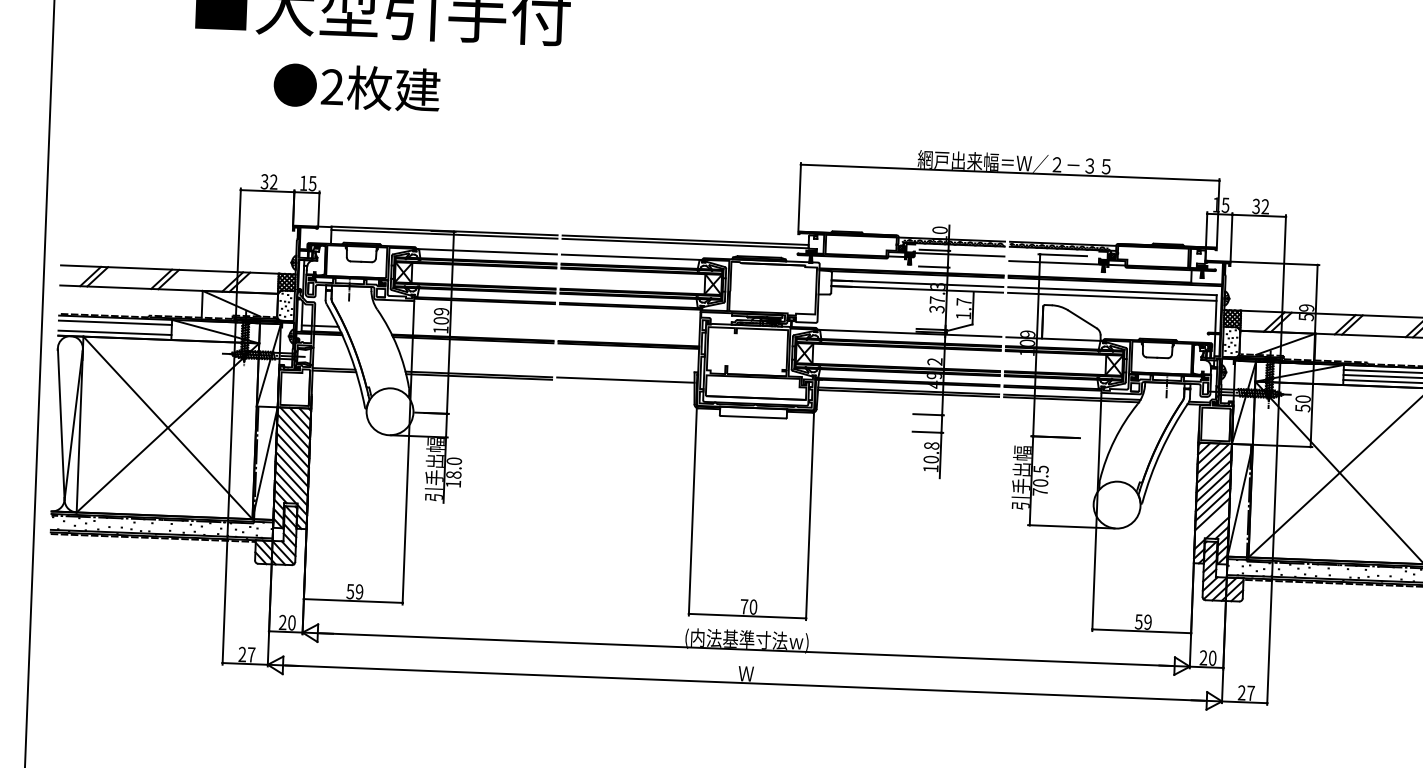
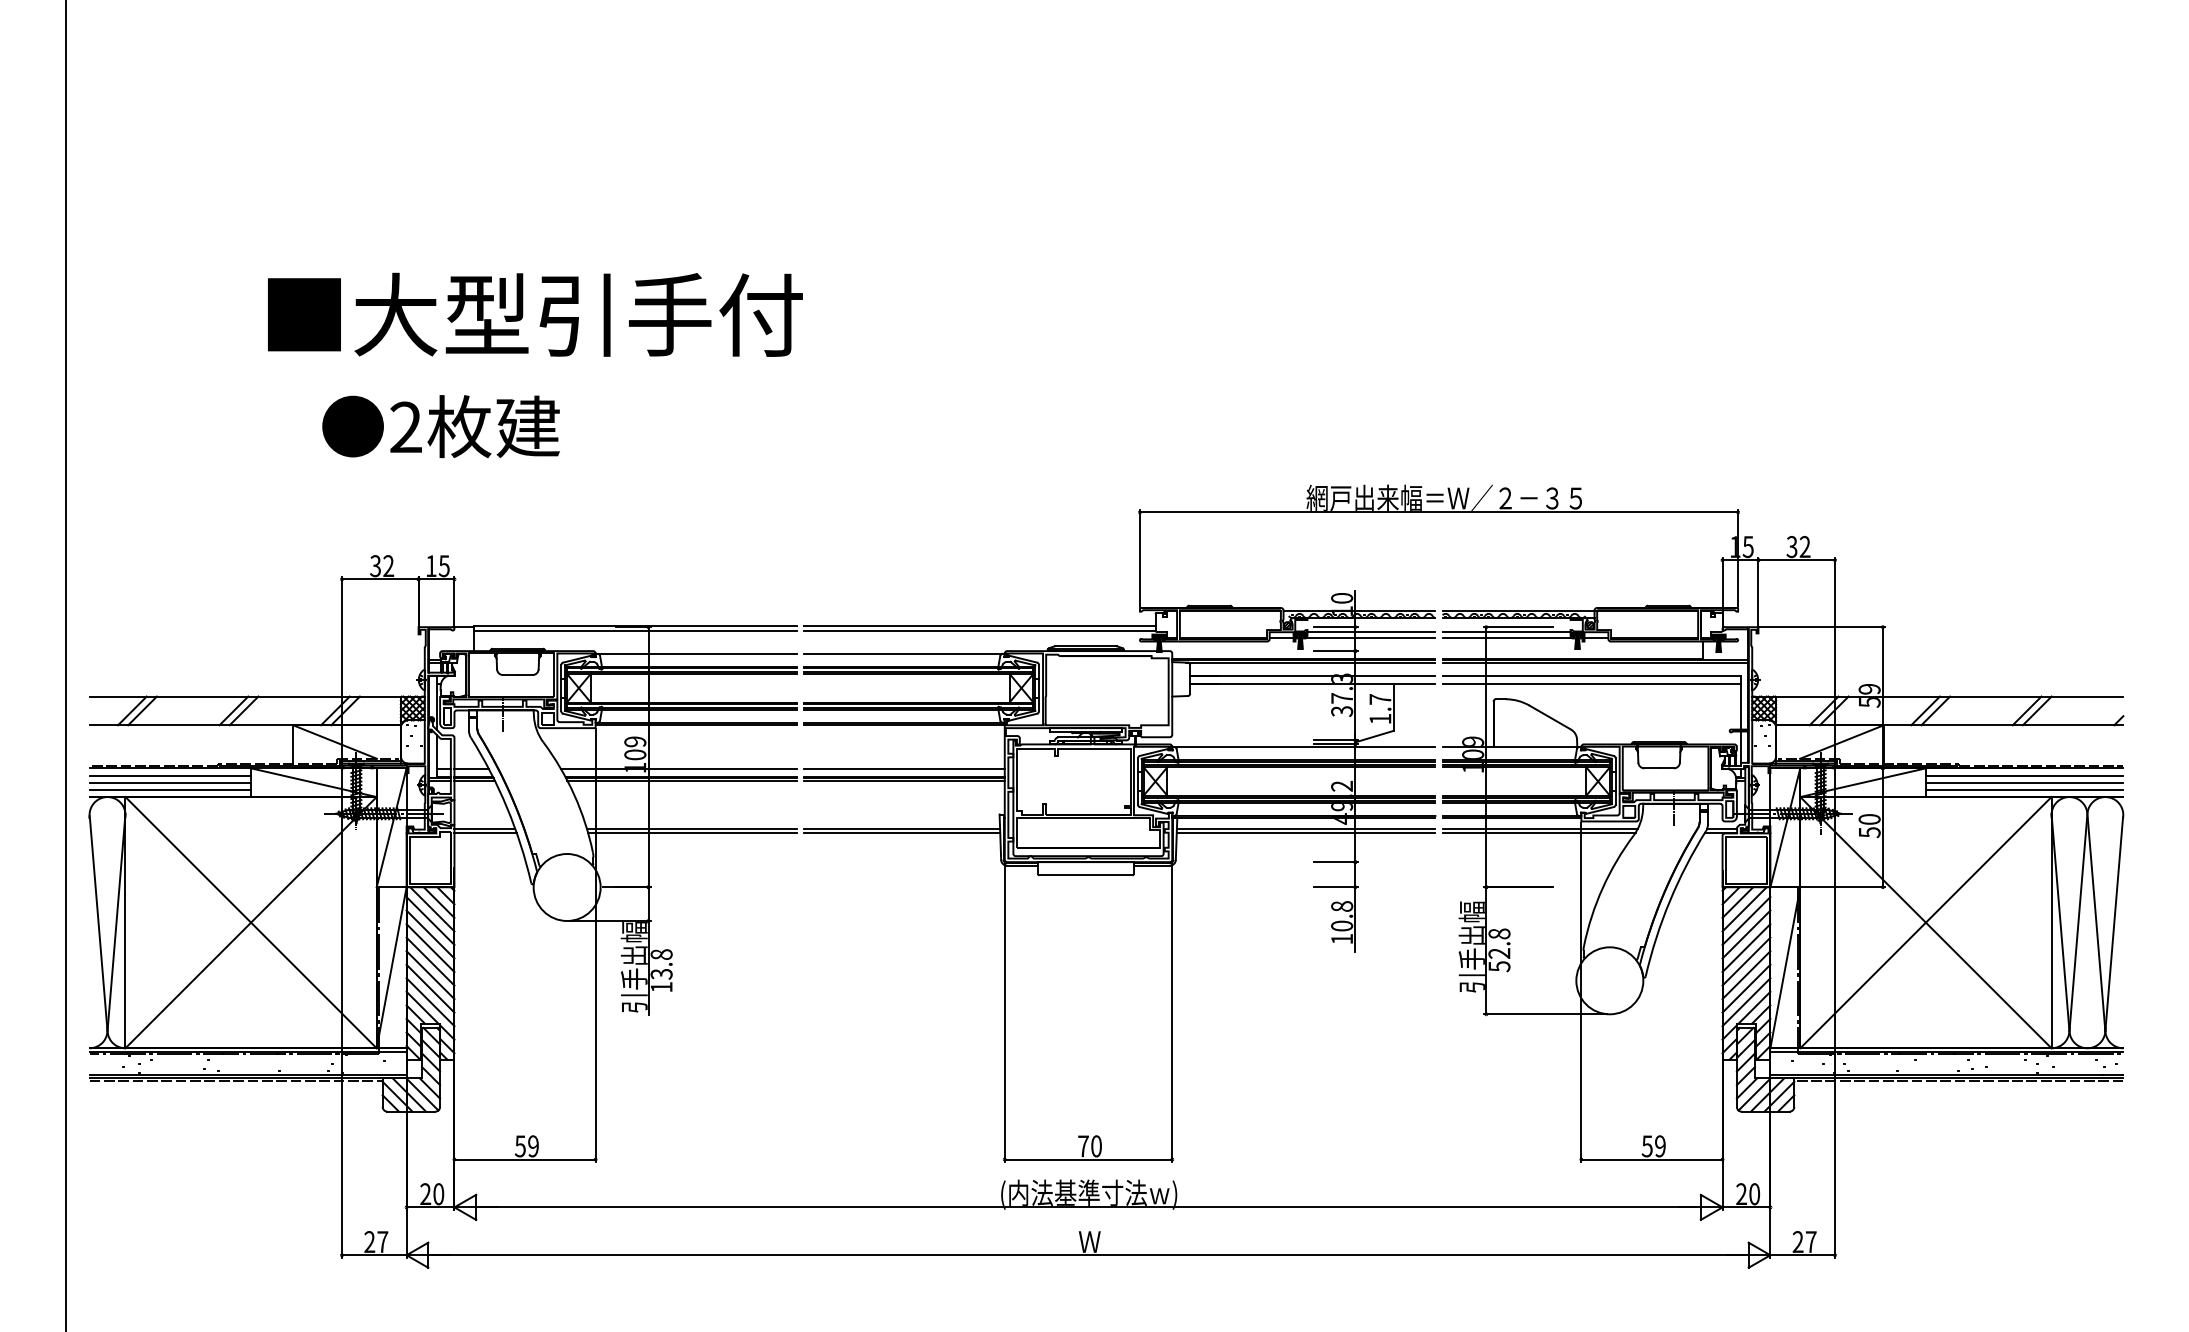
text: (356, 87) -> (440, 426), moved
line: (1054, 258) -> (1506, 632), added
line: (958, 259) -> (1370, 638), added
line: (115, 327) -> (170, 782), added
line: (471, 332) -> (678, 769), added
line: (628, 338) -> (903, 769), added
line: (625, 382) -> (901, 832), added
text: (453, 468) -> (661, 964), 18.0 -> 13.8
text: (1040, 480) -> (1499, 950), 70.5 -> 52.8
line: (1212, 523) -> (1746, 1002), added

